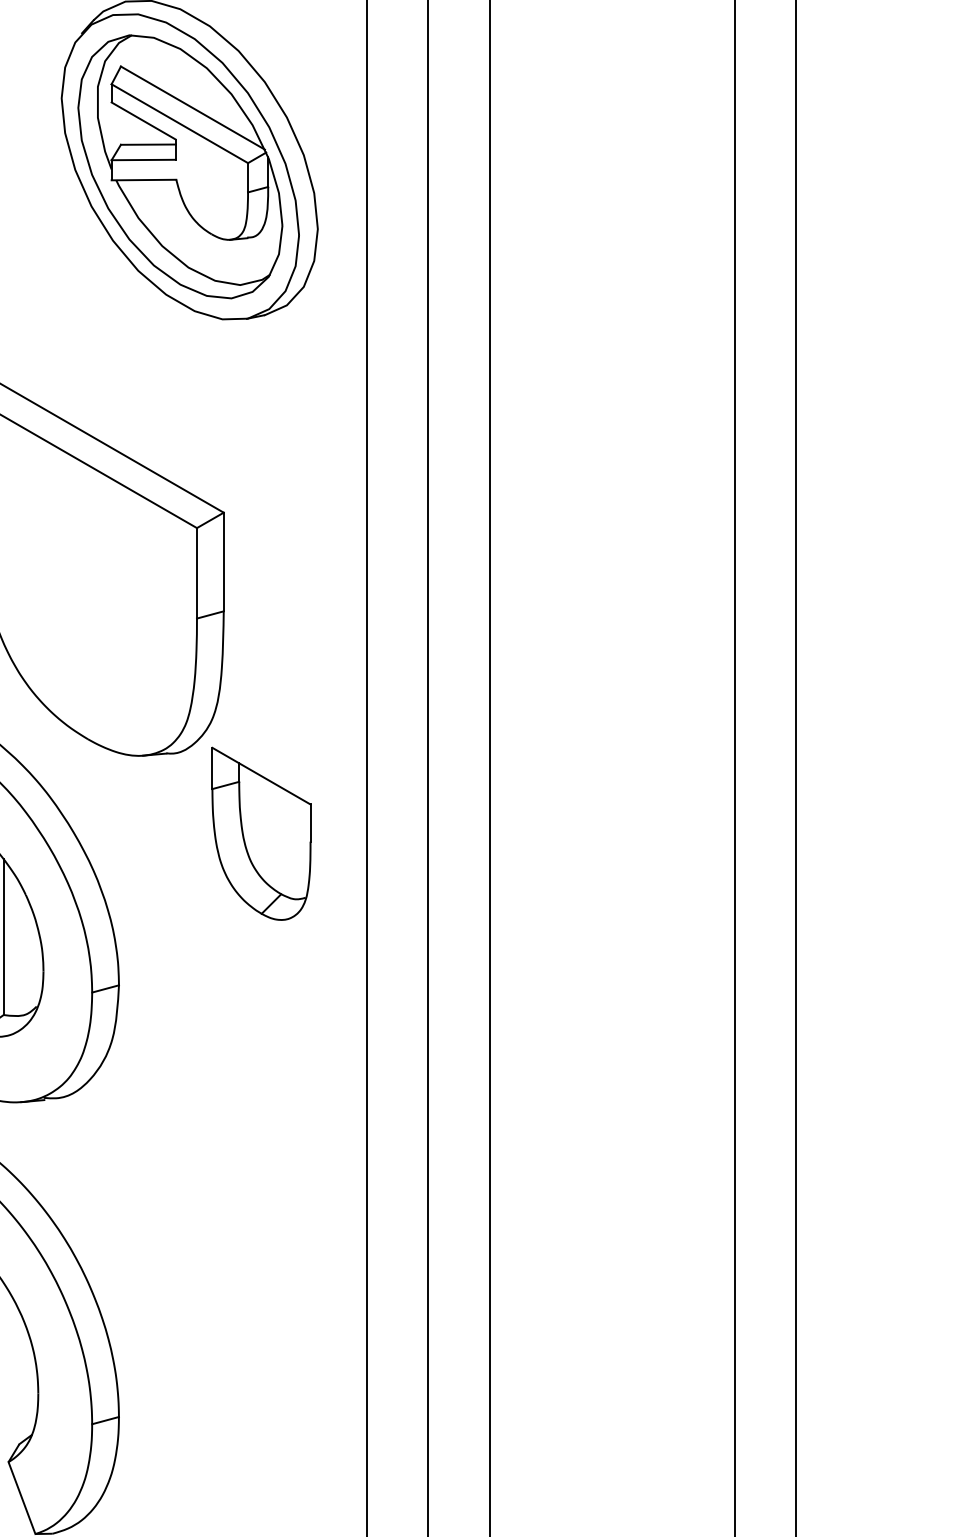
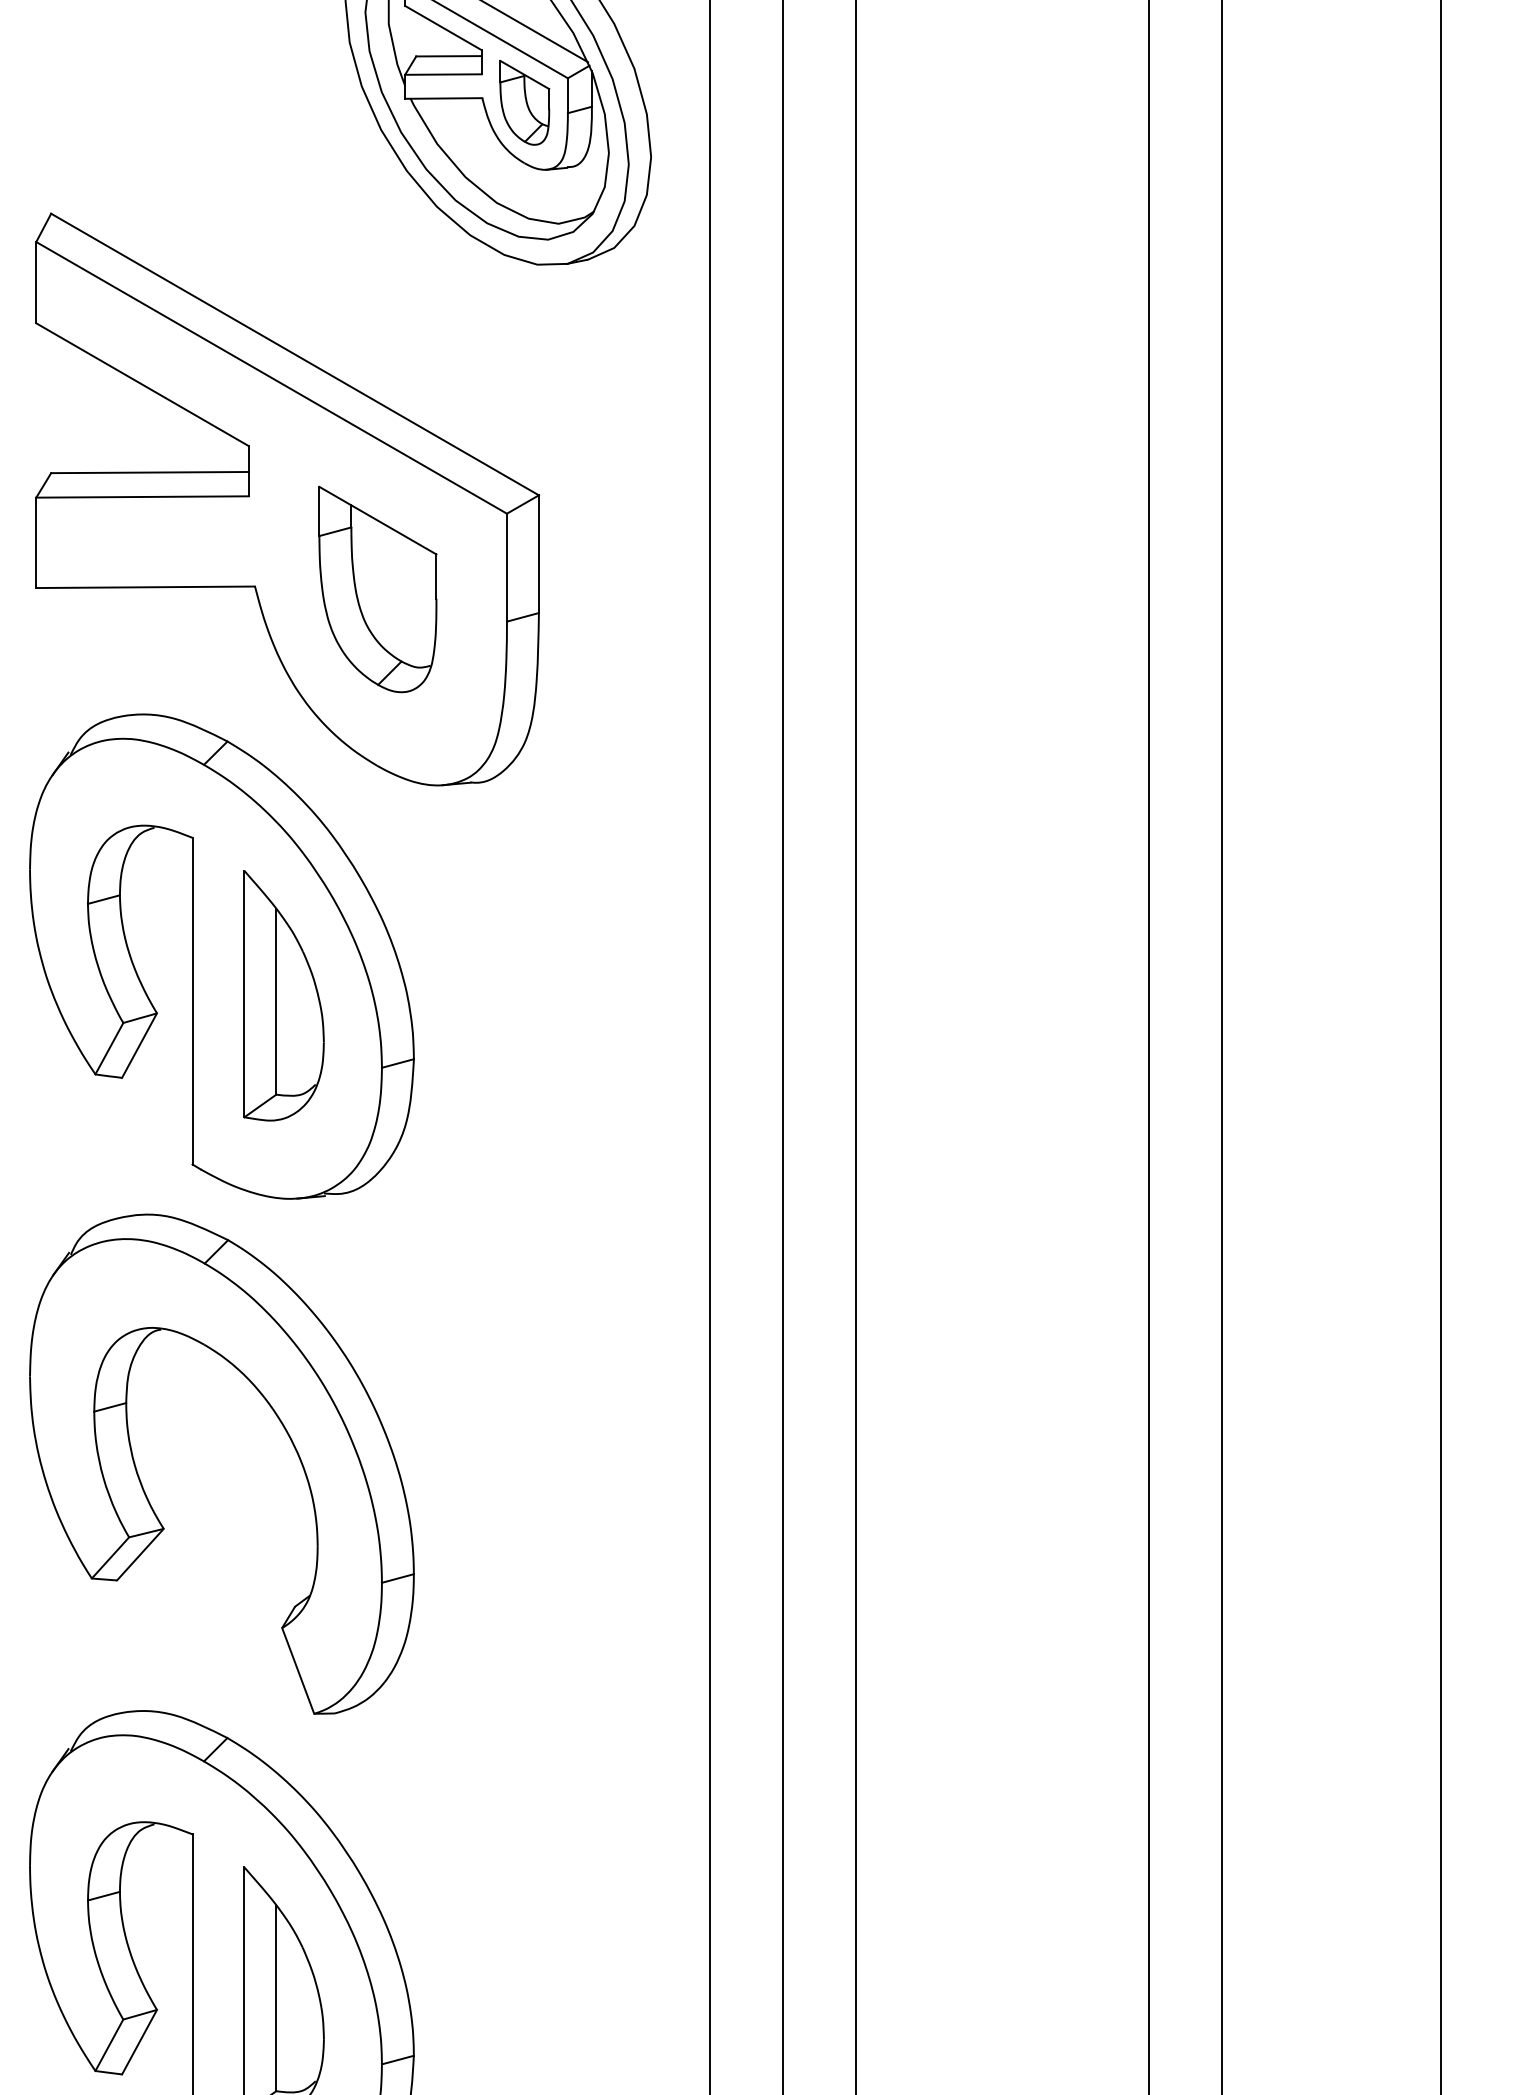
part: (211, 183) -> (524, 102), added
part: (261, 833) -> (377, 589), moved

